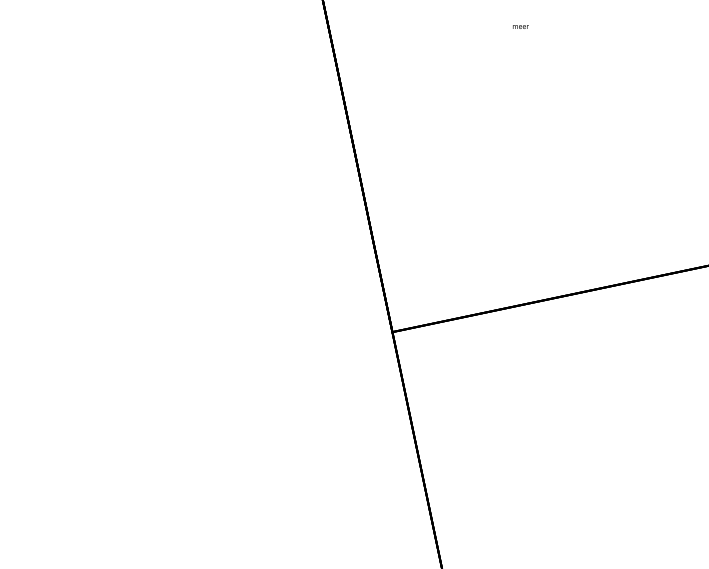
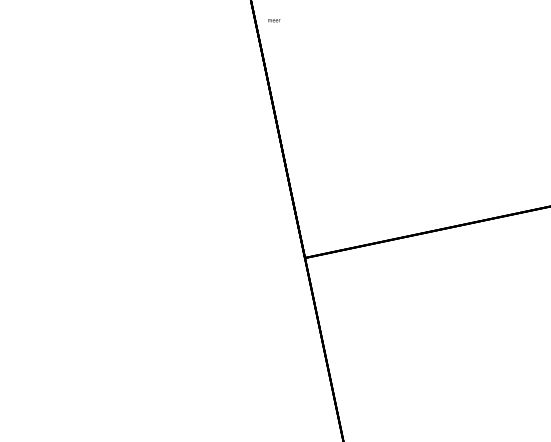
text: (520, 26) -> (273, 20), moved

